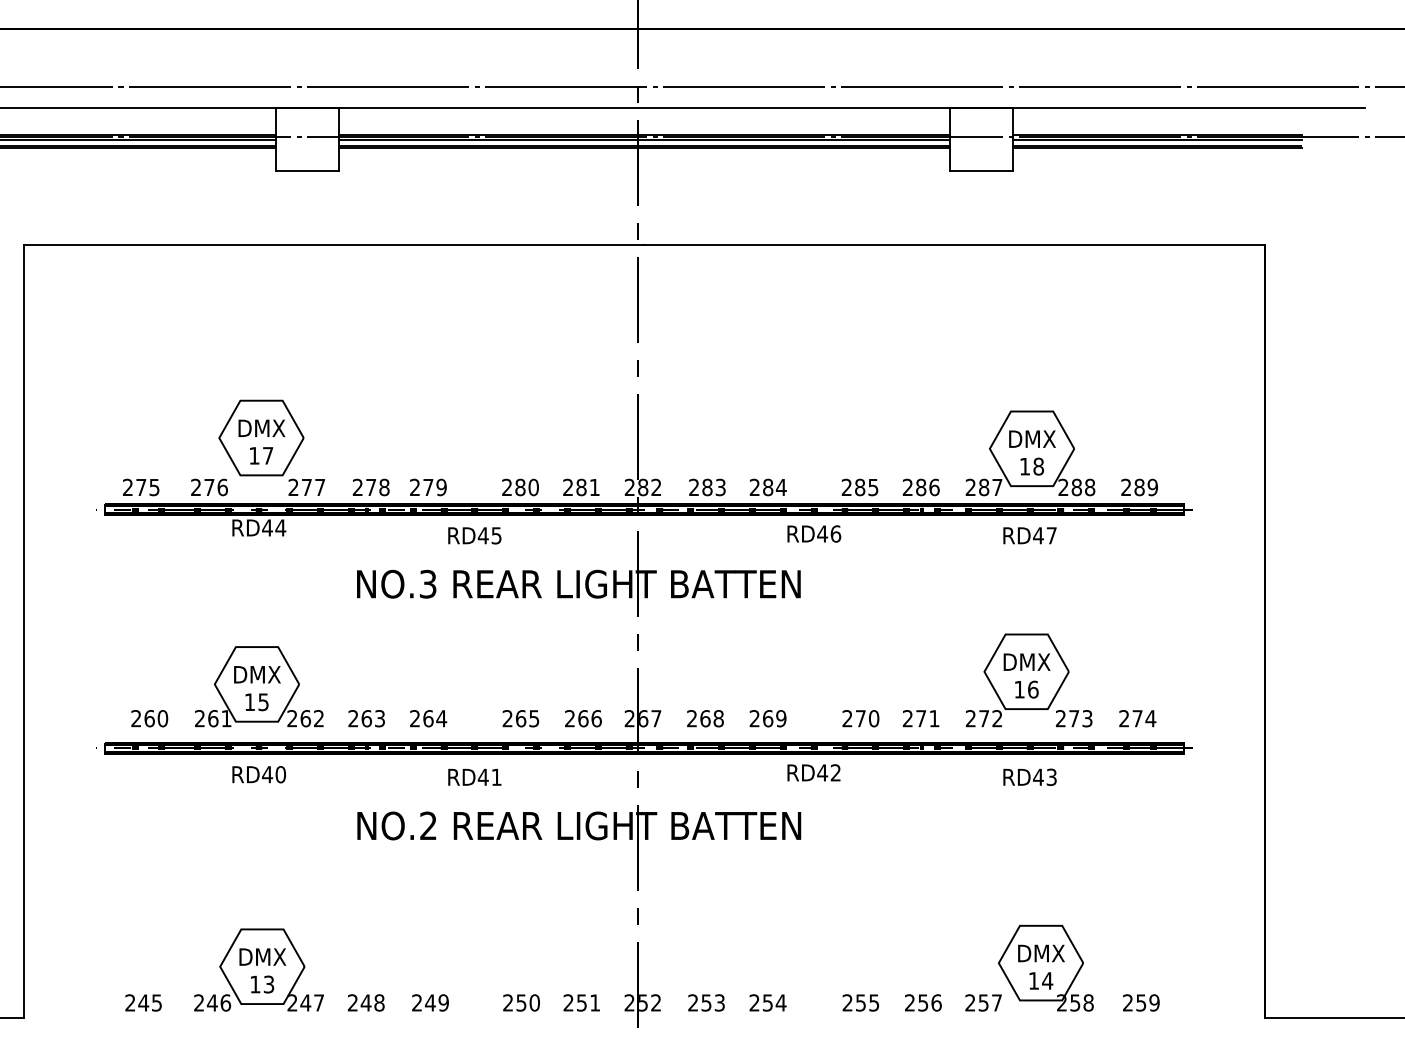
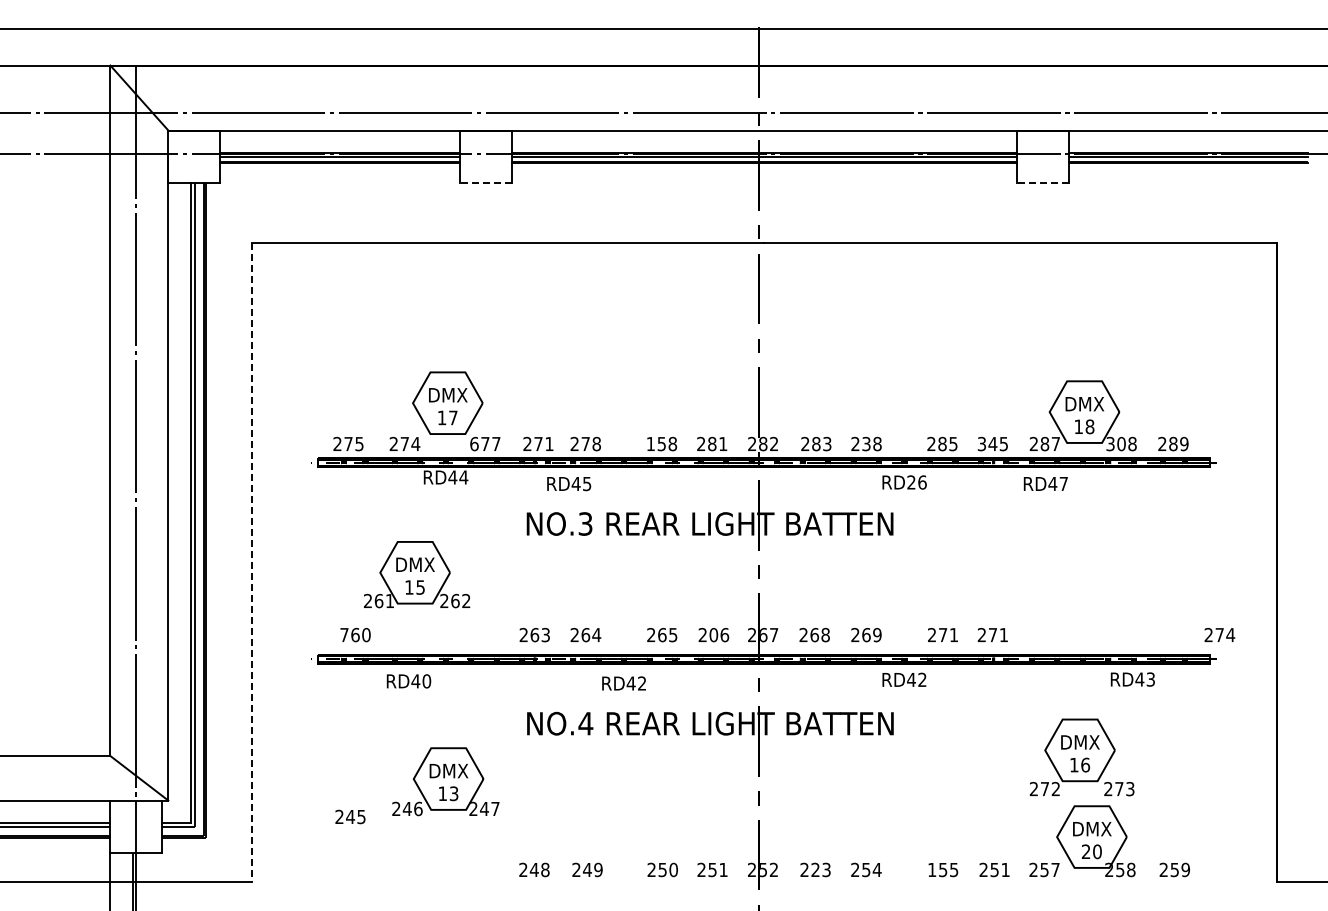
line: (307, 170) -> (485, 182), solid -> dashed
line: (981, 170) -> (1042, 182), solid -> dashed
text: (222, 486) -> (415, 443), 276 -> 274
text: (293, 486) -> (474, 443), 277 -> 677
text: (384, 486) -> (549, 443), 278 -> 271
text: (520, 486) -> (661, 443), 280 -> 158
text: (774, 486) -> (871, 443), 284 -> 238
text: (920, 486) -> (992, 443), 286 -> 345
text: (441, 487) -> (596, 444), 279 -> 278
text: (1069, 487) -> (1115, 444), 288 -> 308
text: (822, 533) -> (911, 482), RD46 -> RD26
text: (1029, 535) -> (1045, 483), moved
text: (475, 536) -> (569, 484), moved
line: (23, 632) -> (251, 563), solid -> dashed
part: (1028, 680) -> (1081, 757), moved
part: (259, 686) -> (417, 574), moved
text: (136, 717) -> (344, 634), 260 -> 760
text: (582, 717) -> (713, 634), 266 -> 206
text: (1137, 717) -> (1219, 634), moved
text: (873, 719) -> (953, 635), 270 -> 271
text: (258, 774) -> (408, 681), moved
text: (497, 777) -> (642, 683), RD41 -> RD42
text: (1029, 777) -> (1132, 679), moved
text: (428, 825) -> (585, 723), NO.2 -> NO.4
part: (258, 969) -> (445, 781), moved
text: (1040, 980) -> (1091, 851), 14 -> 20
text: (143, 1002) -> (350, 816), moved
text: (706, 1002) -> (815, 869), 253 -> 223
text: (848, 1002) -> (932, 869), 255 -> 155
text: (936, 1002) -> (1005, 869), 256 -> 251

